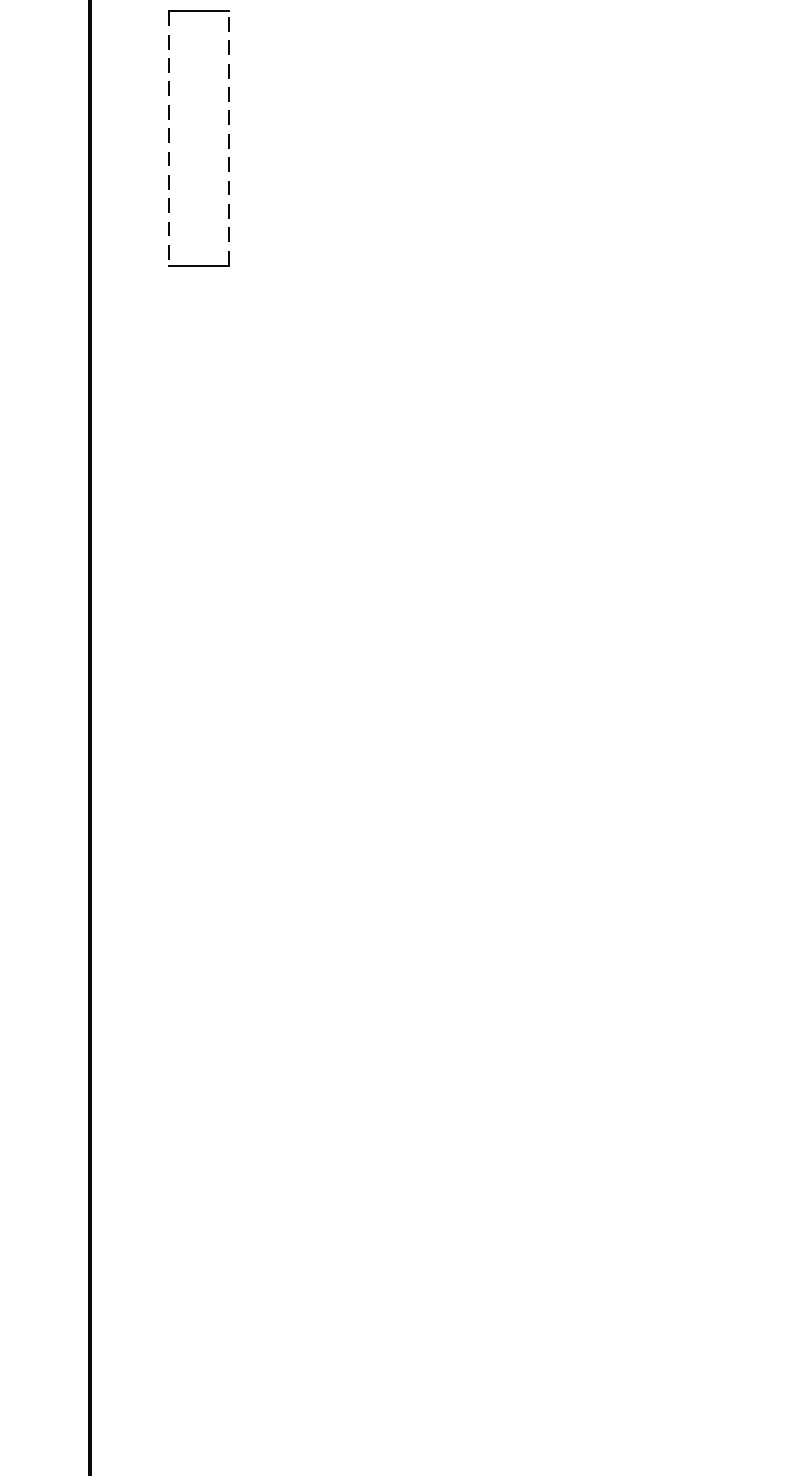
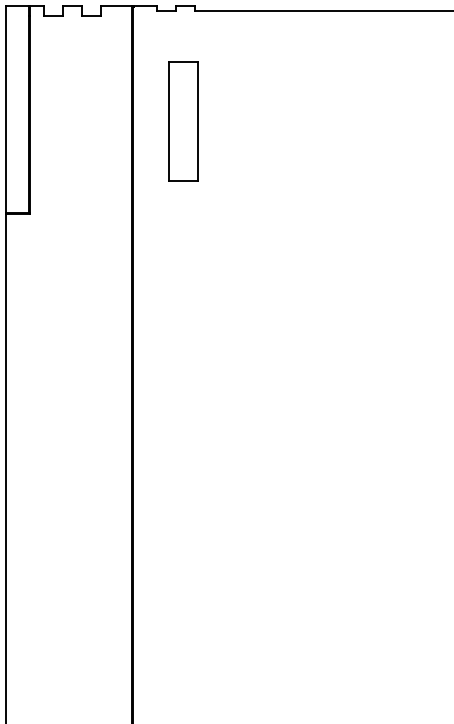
line: (169, 138) -> (169, 121), dashed -> solid
line: (228, 138) -> (197, 121), dashed -> solid

